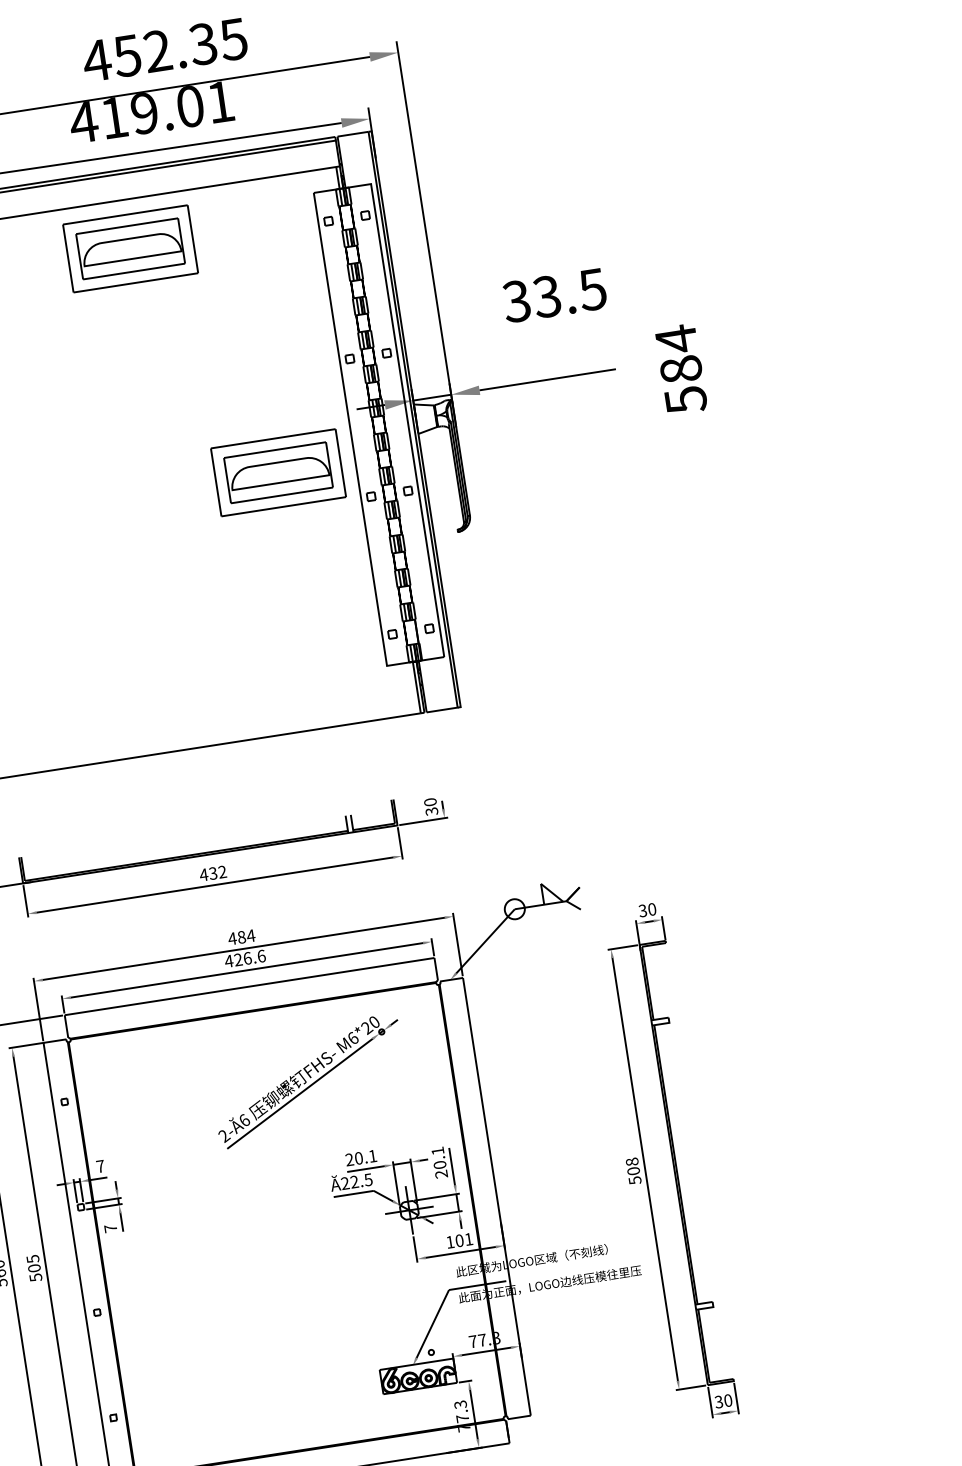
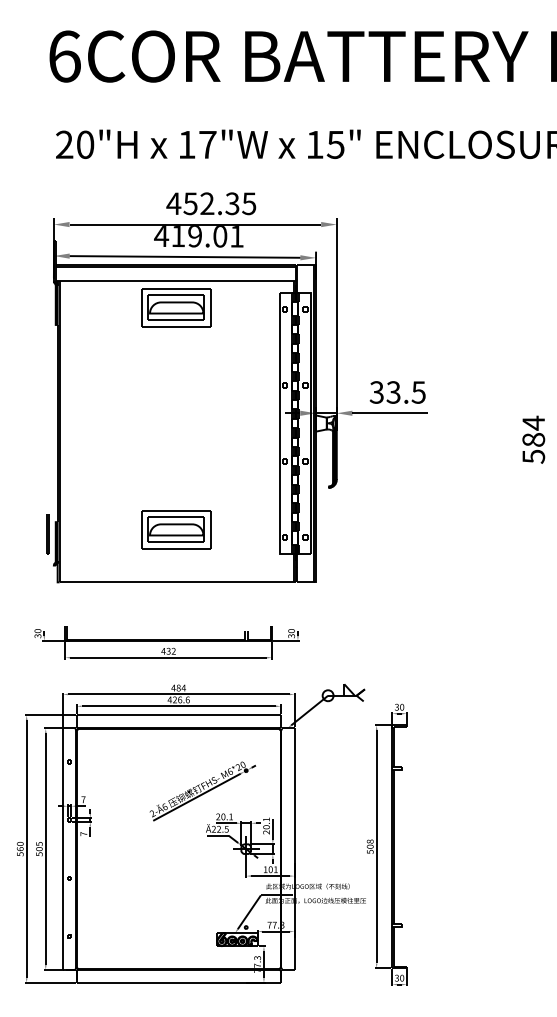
text: (554, 295) -> (397, 392), moved
text: (680, 368) -> (533, 439), moved
part: (278, 471) -> (176, 529), moved
part: (308, 1081) -> (202, 791), moved

